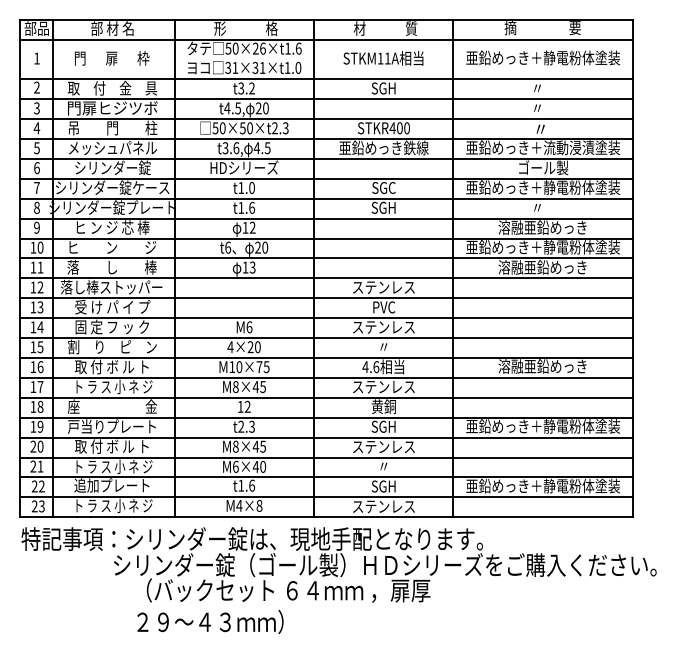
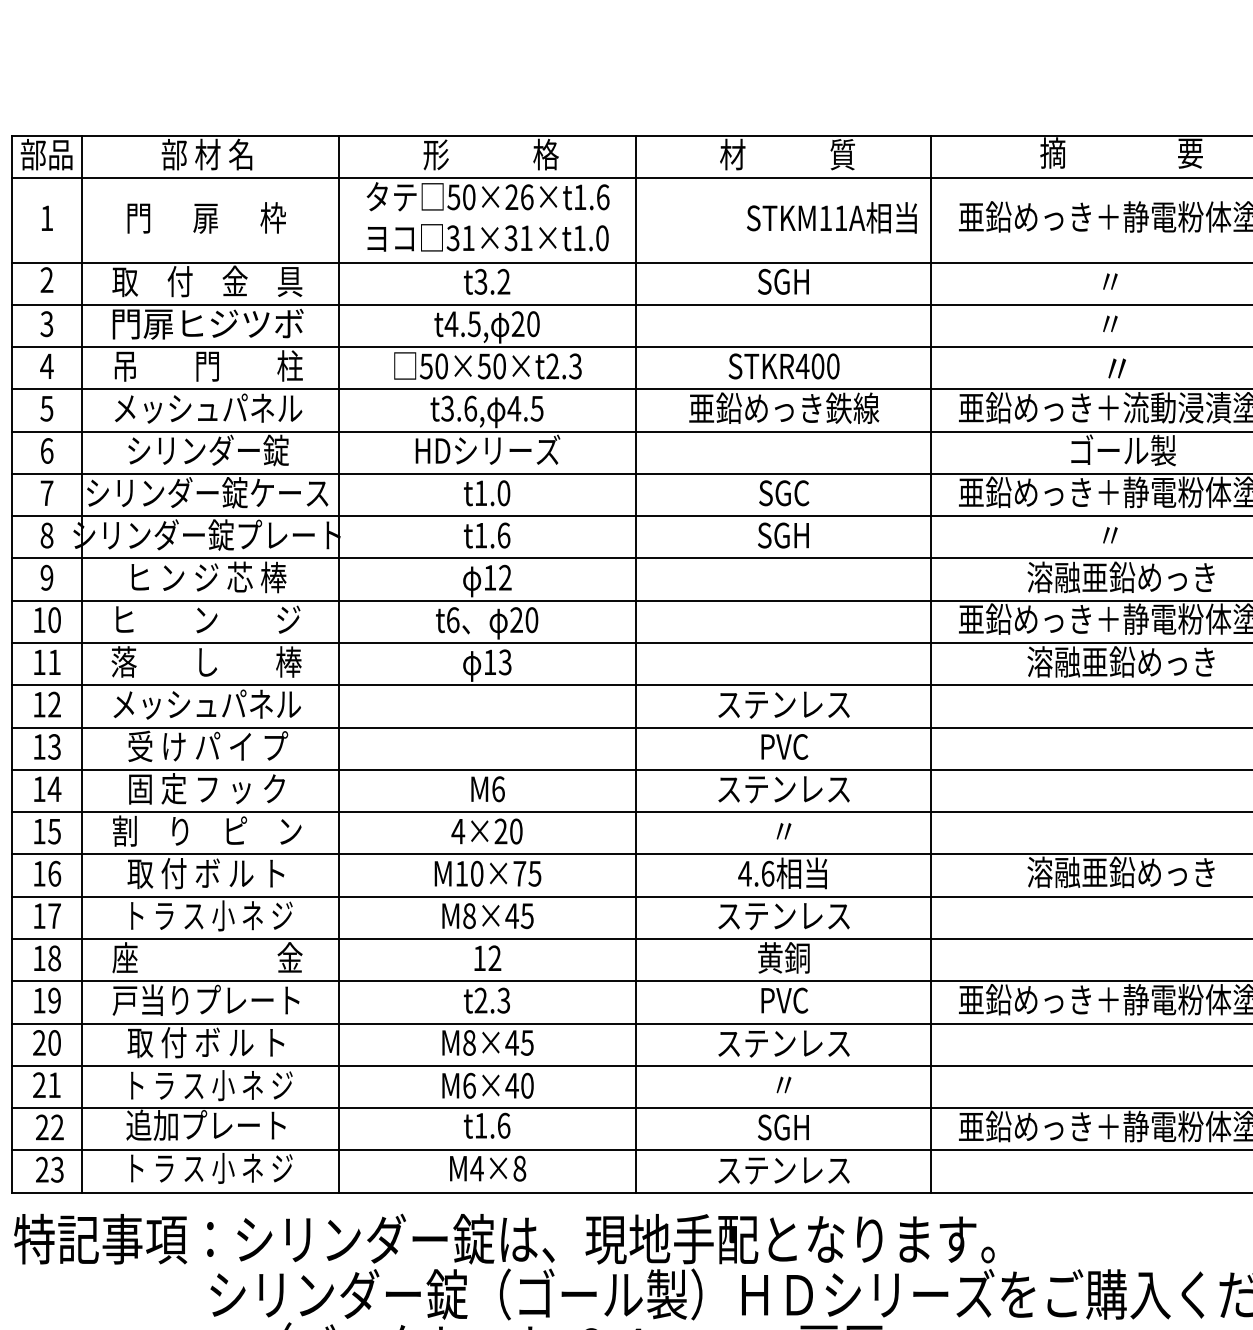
text: (383, 58) -> (832, 218), moved
text: (111, 286) -> (205, 702), 落し棒ストッパー -> メッシュパネル
text: (383, 426) -> (783, 999), SGH -> PVC

